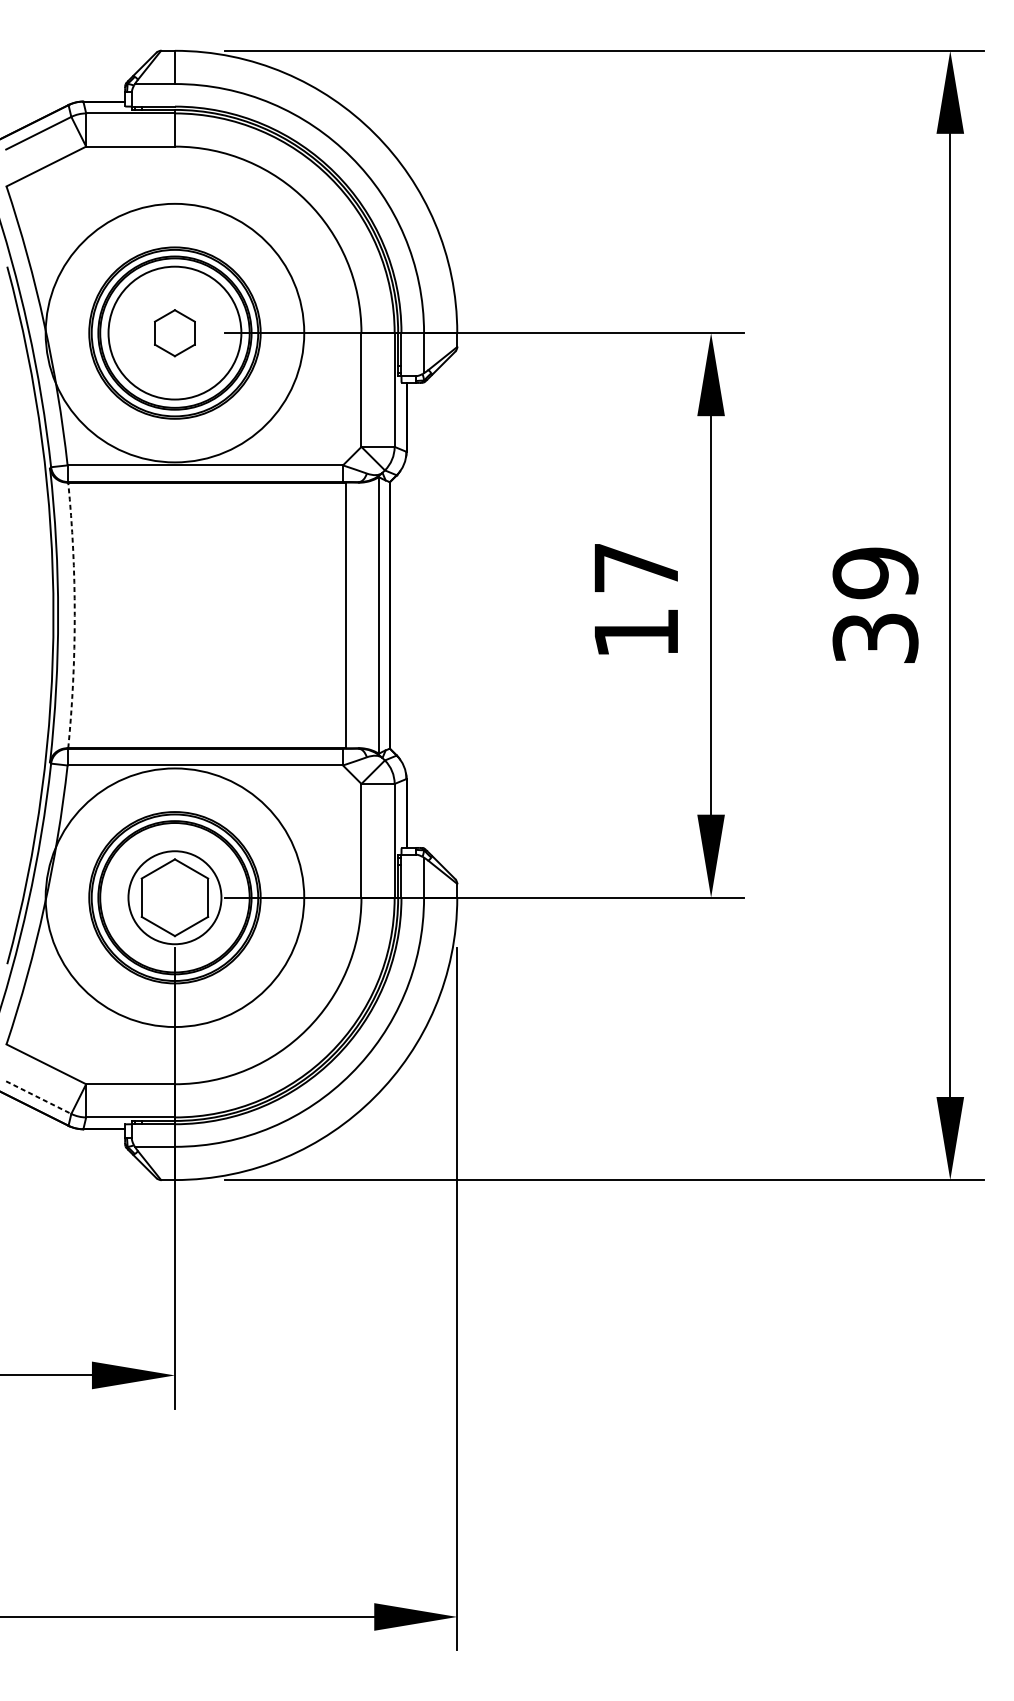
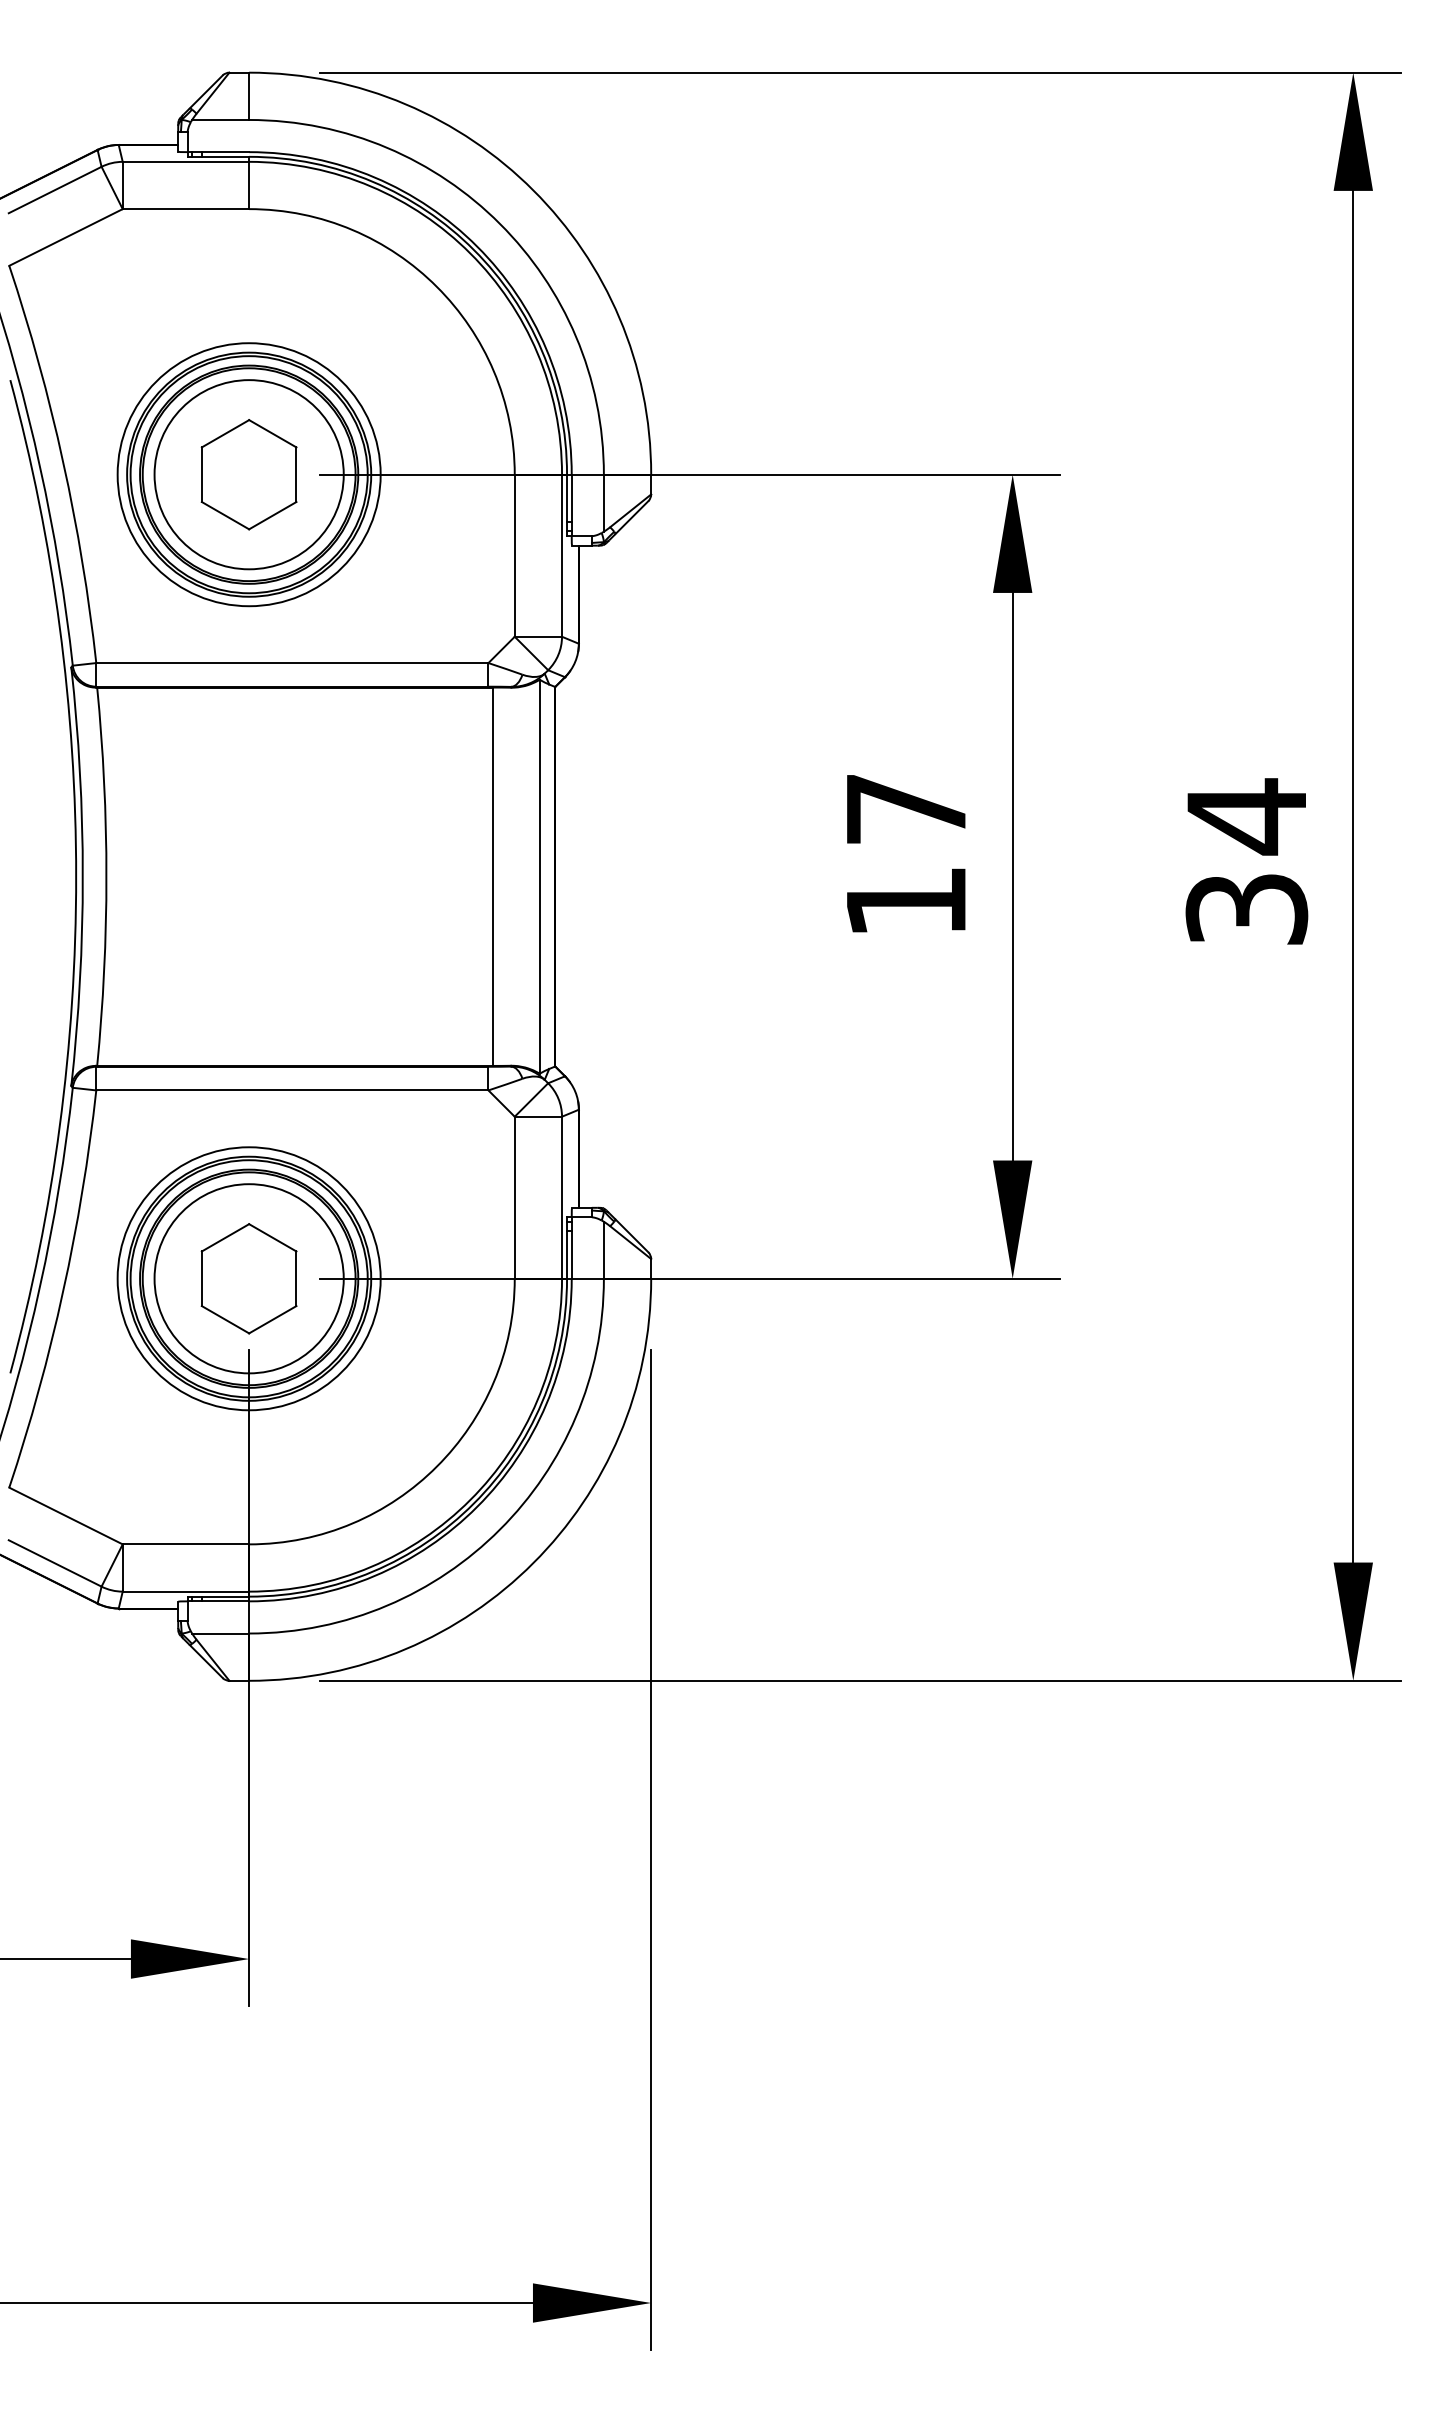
circle: (174, 332) -> (248, 474), size x0.71
part: (174, 332) -> (248, 474), size x1.67
text: (875, 573) -> (1246, 816), 39 -> 34
arc: (74, 615) -> (106, 876), dashed -> solid
circle: (174, 897) -> (248, 1278), size x0.71
circle: (174, 897) -> (248, 1278), size x1.43
line: (38, 1097) -> (55, 1563), dashed -> solid

